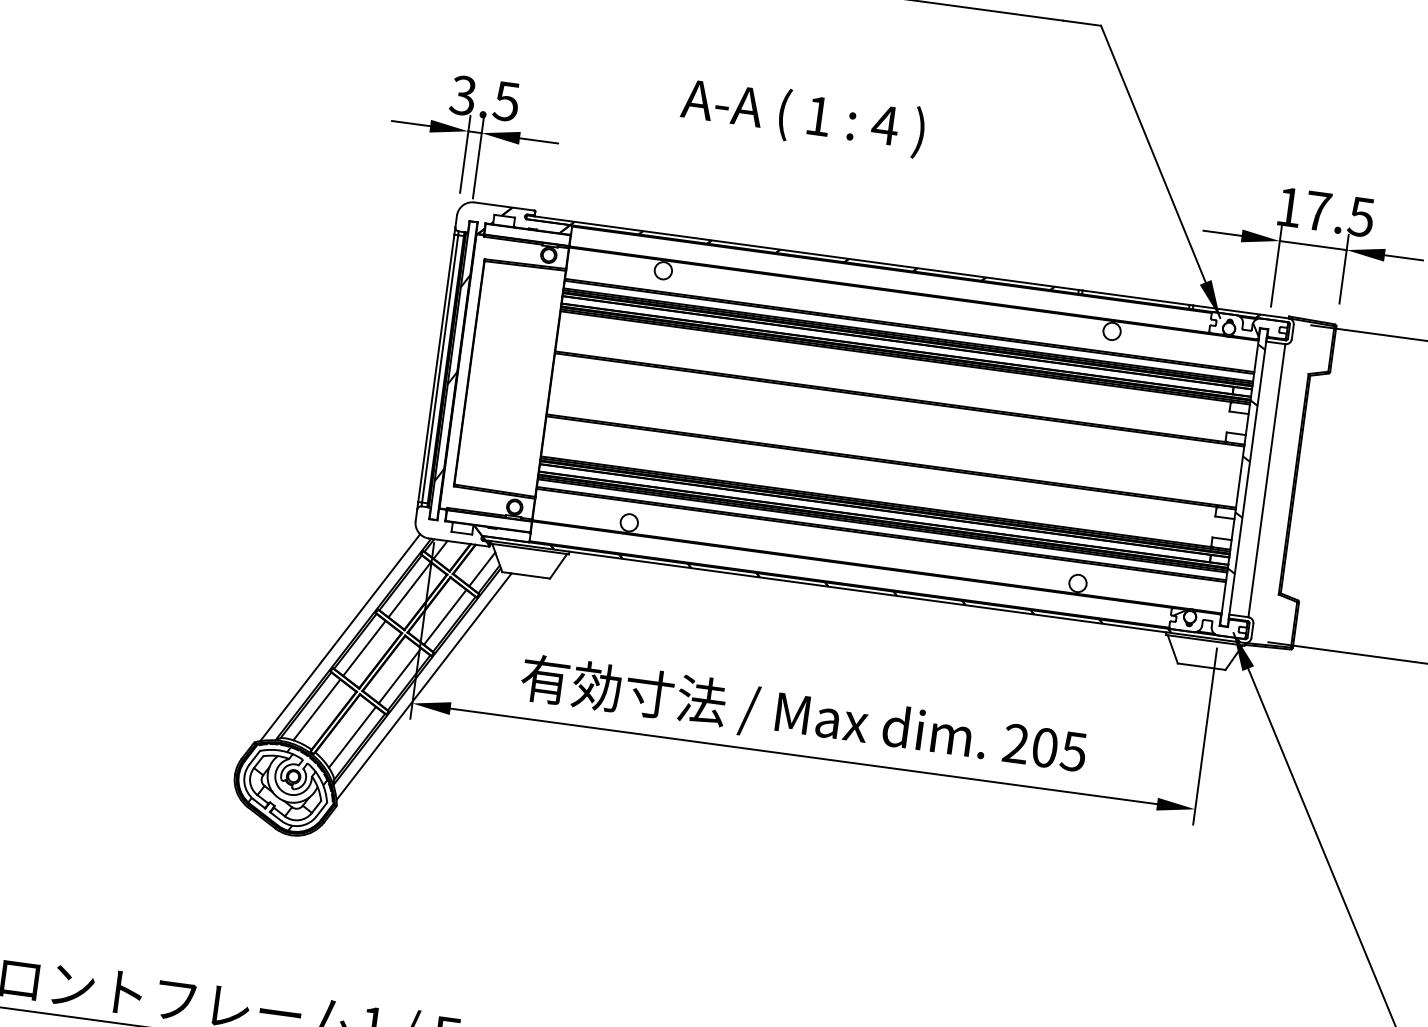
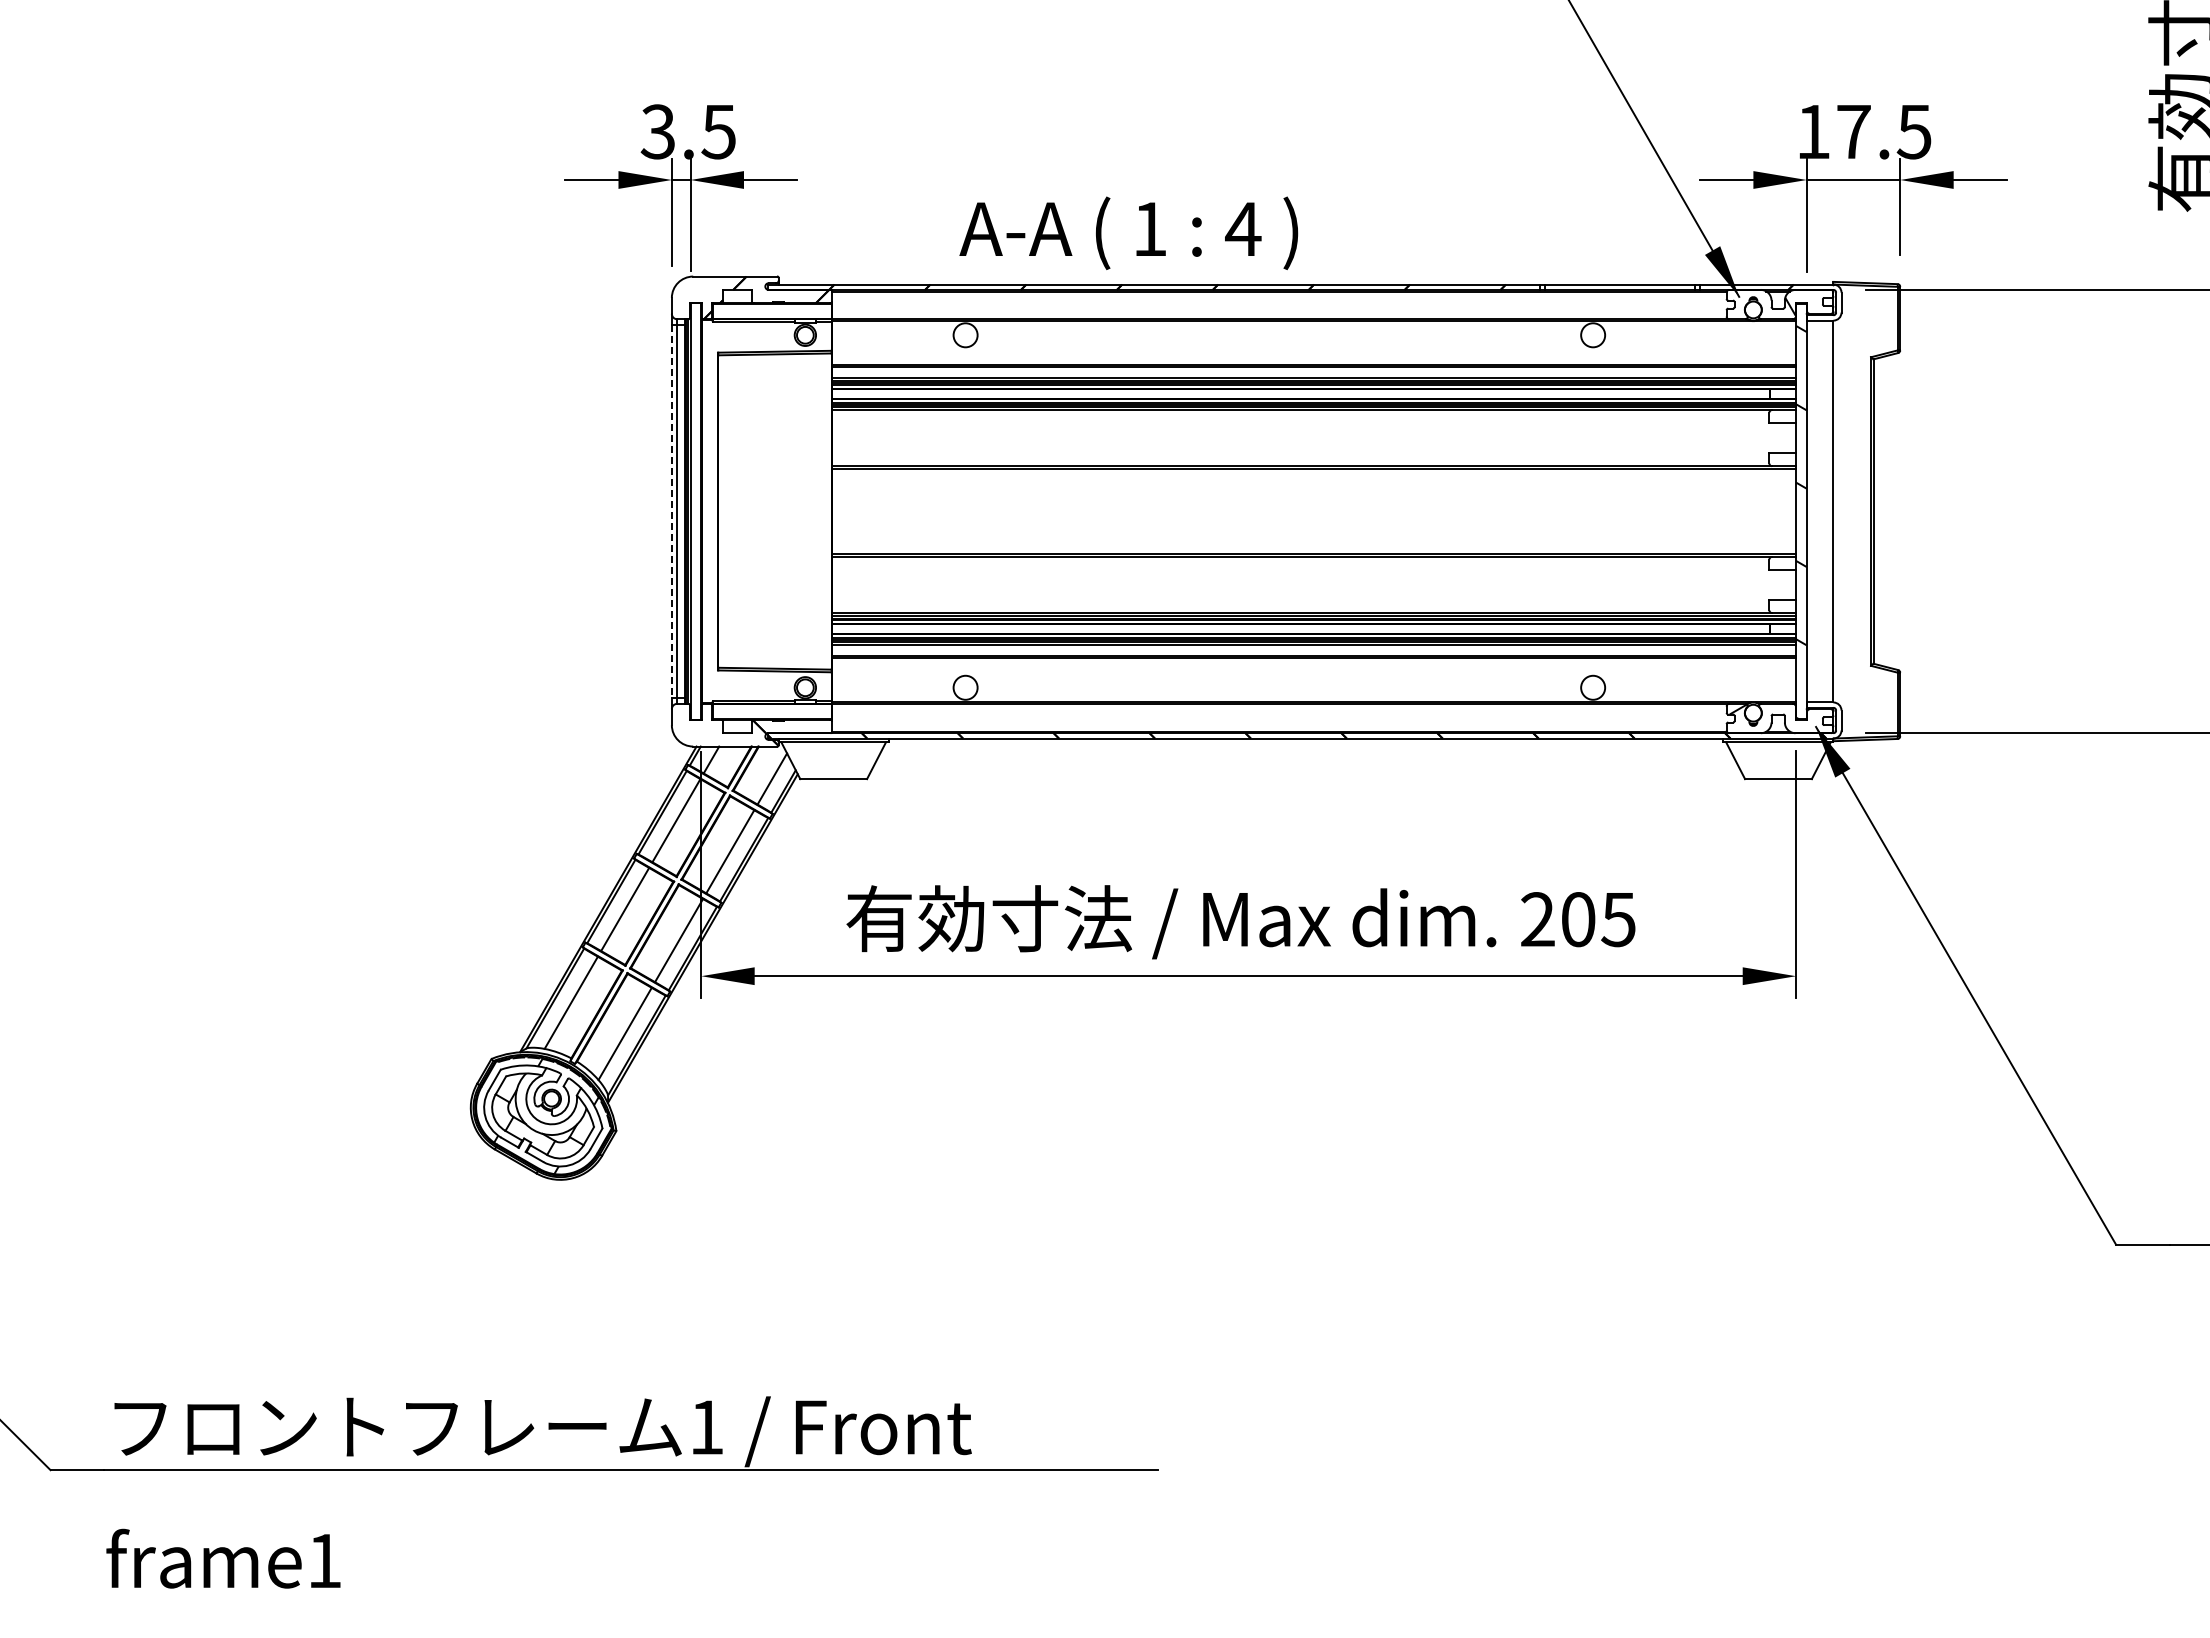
text: (802, 116) -> (1128, 232), moved
line: (436, 368) -> (671, 511), solid -> dashed
hatch: (452, 377) -> (695, 521), removed
line: (339, 637) -> (589, 899), removed
line: (423, 686) -> (713, 950), removed

